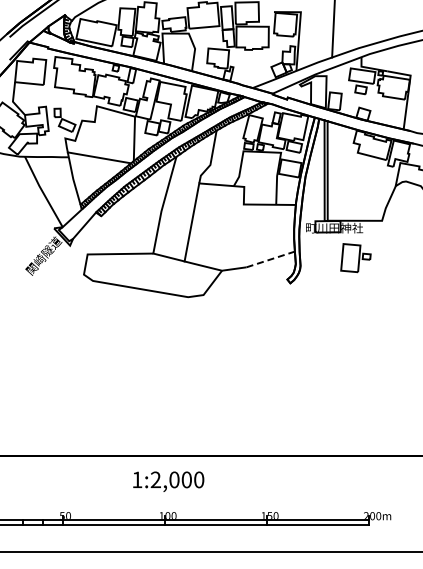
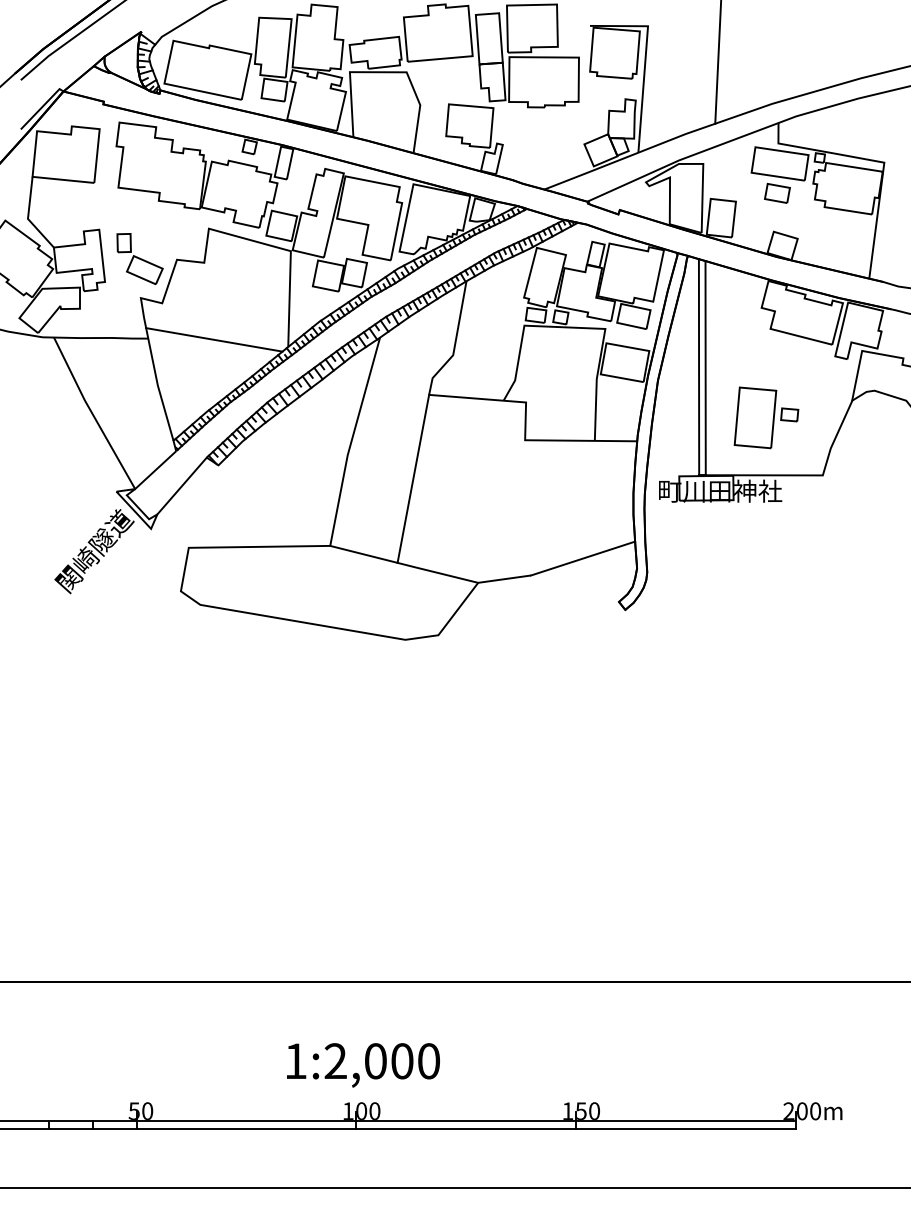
part: (355, 258) -> (765, 418), moved
line: (271, 259) -> (584, 558), dashed -> solid
text: (168, 481) -> (362, 1064), moved

